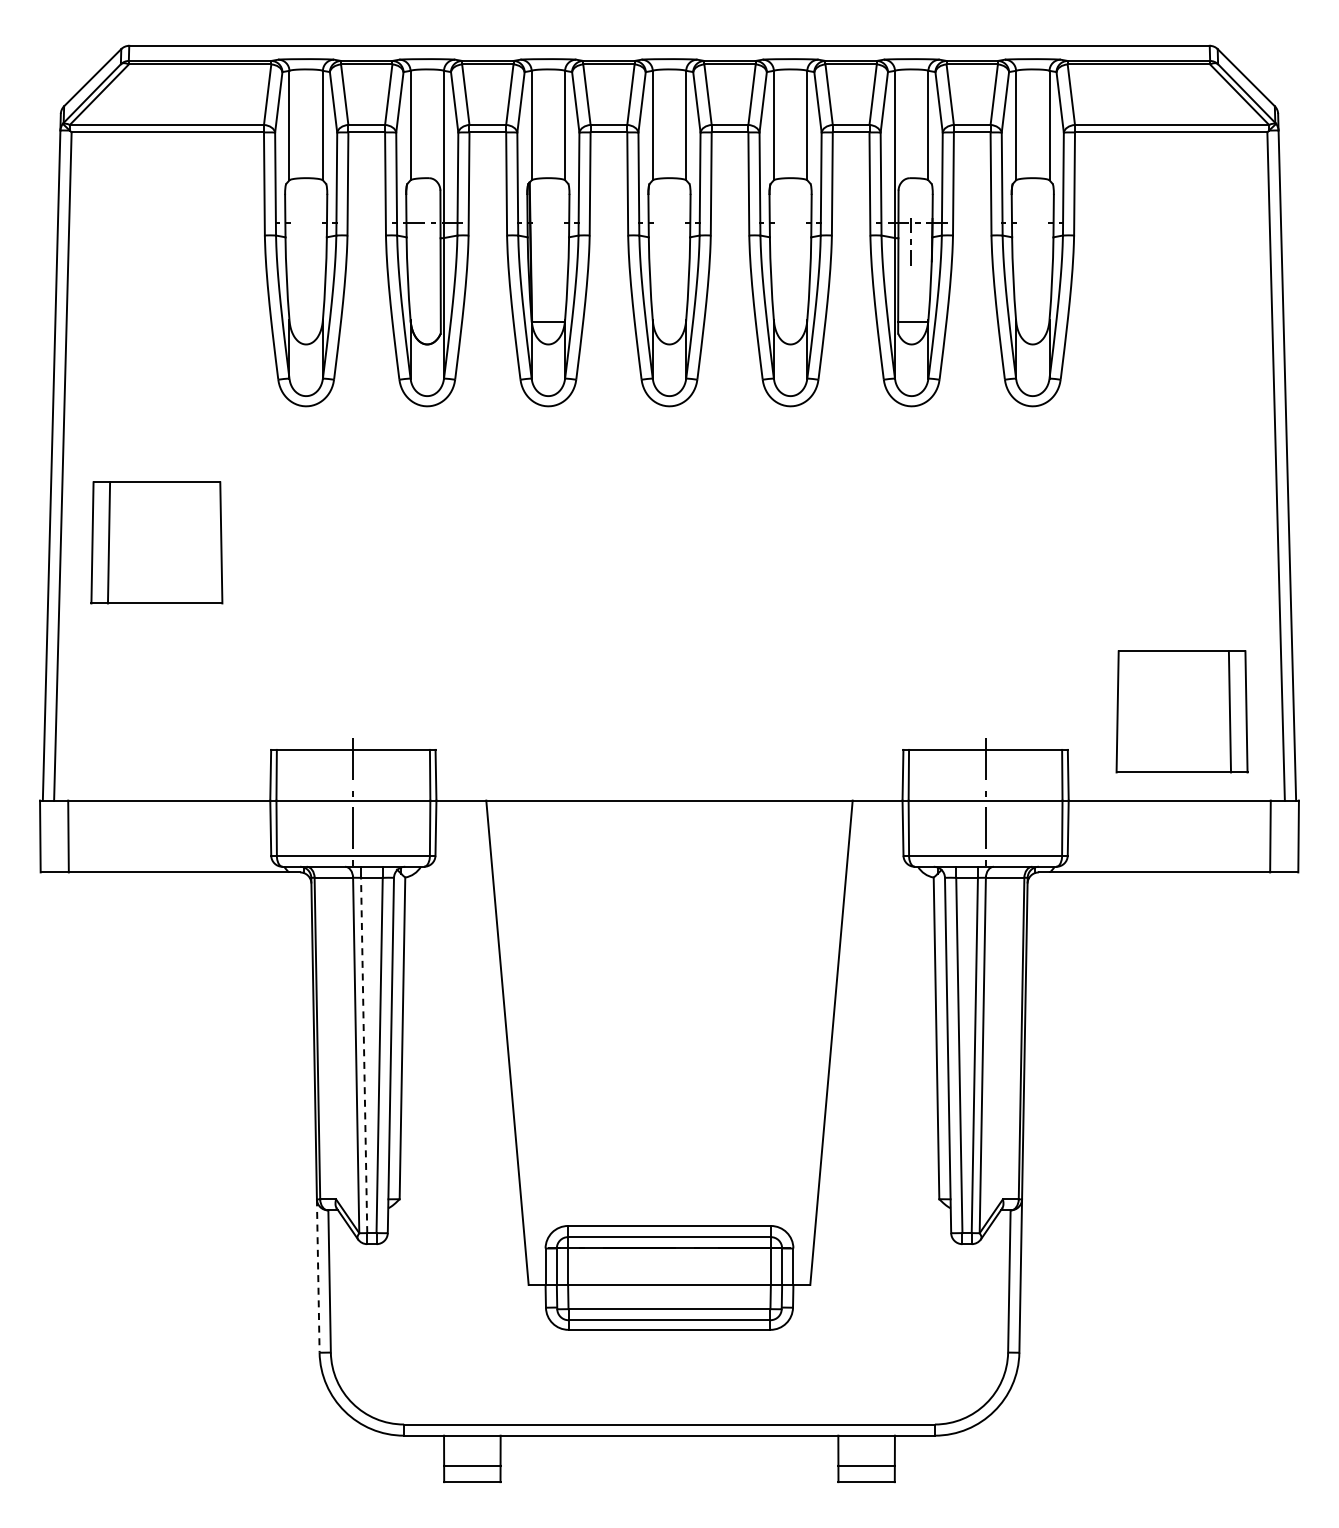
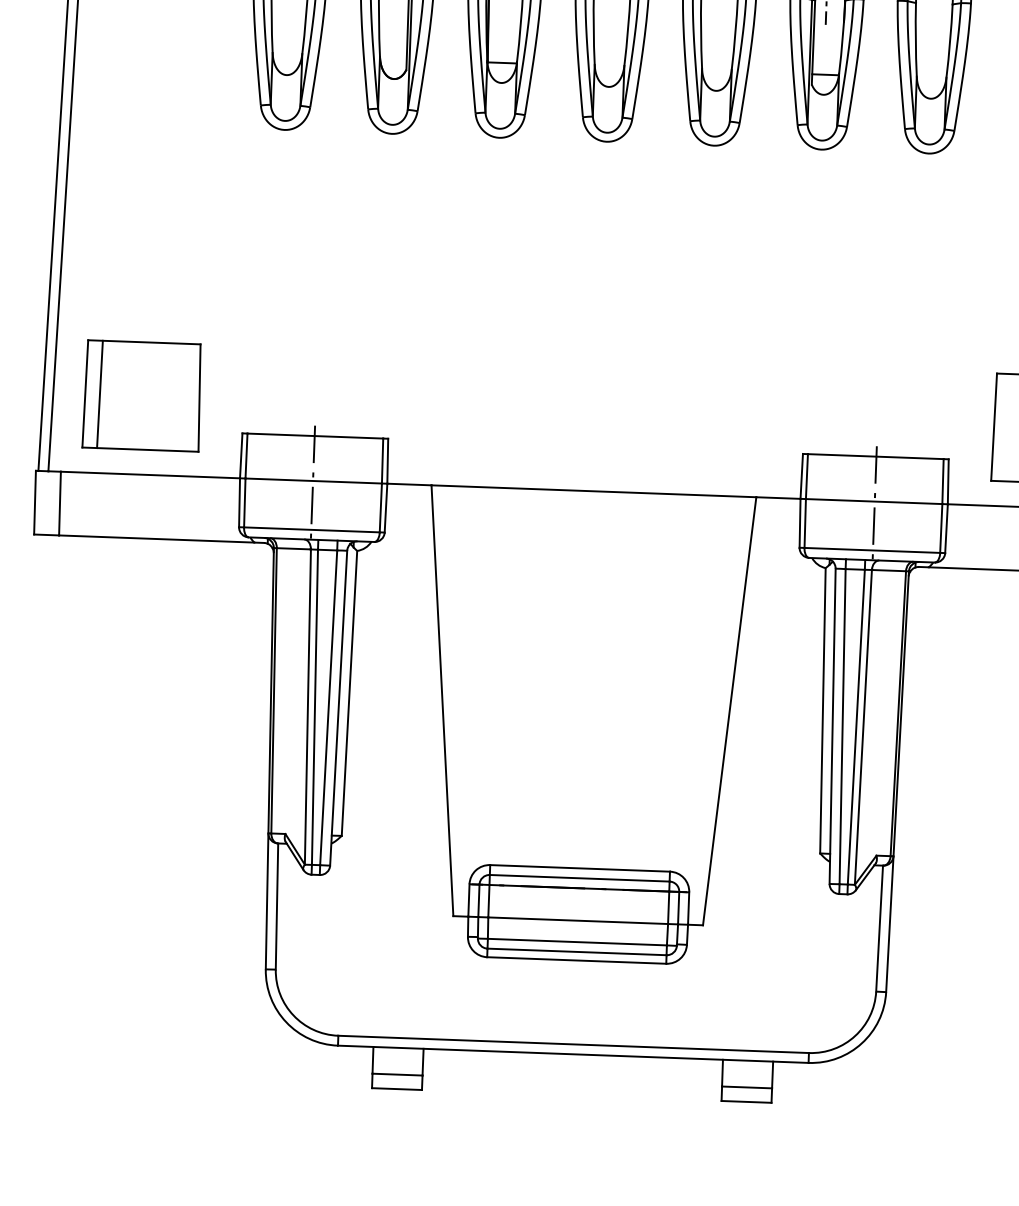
part: (156, 542) -> (142, 395), moved
line: (364, 1055) -> (315, 707), dashed -> solid
line: (318, 1275) -> (267, 900), dashed -> solid

